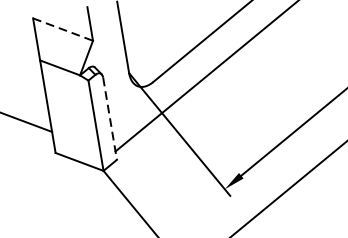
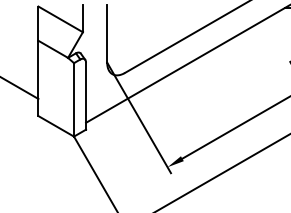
line: (62, 29) -> (60, 19), dashed -> solid
line: (110, 119) -> (86, 96), dashed -> solid

